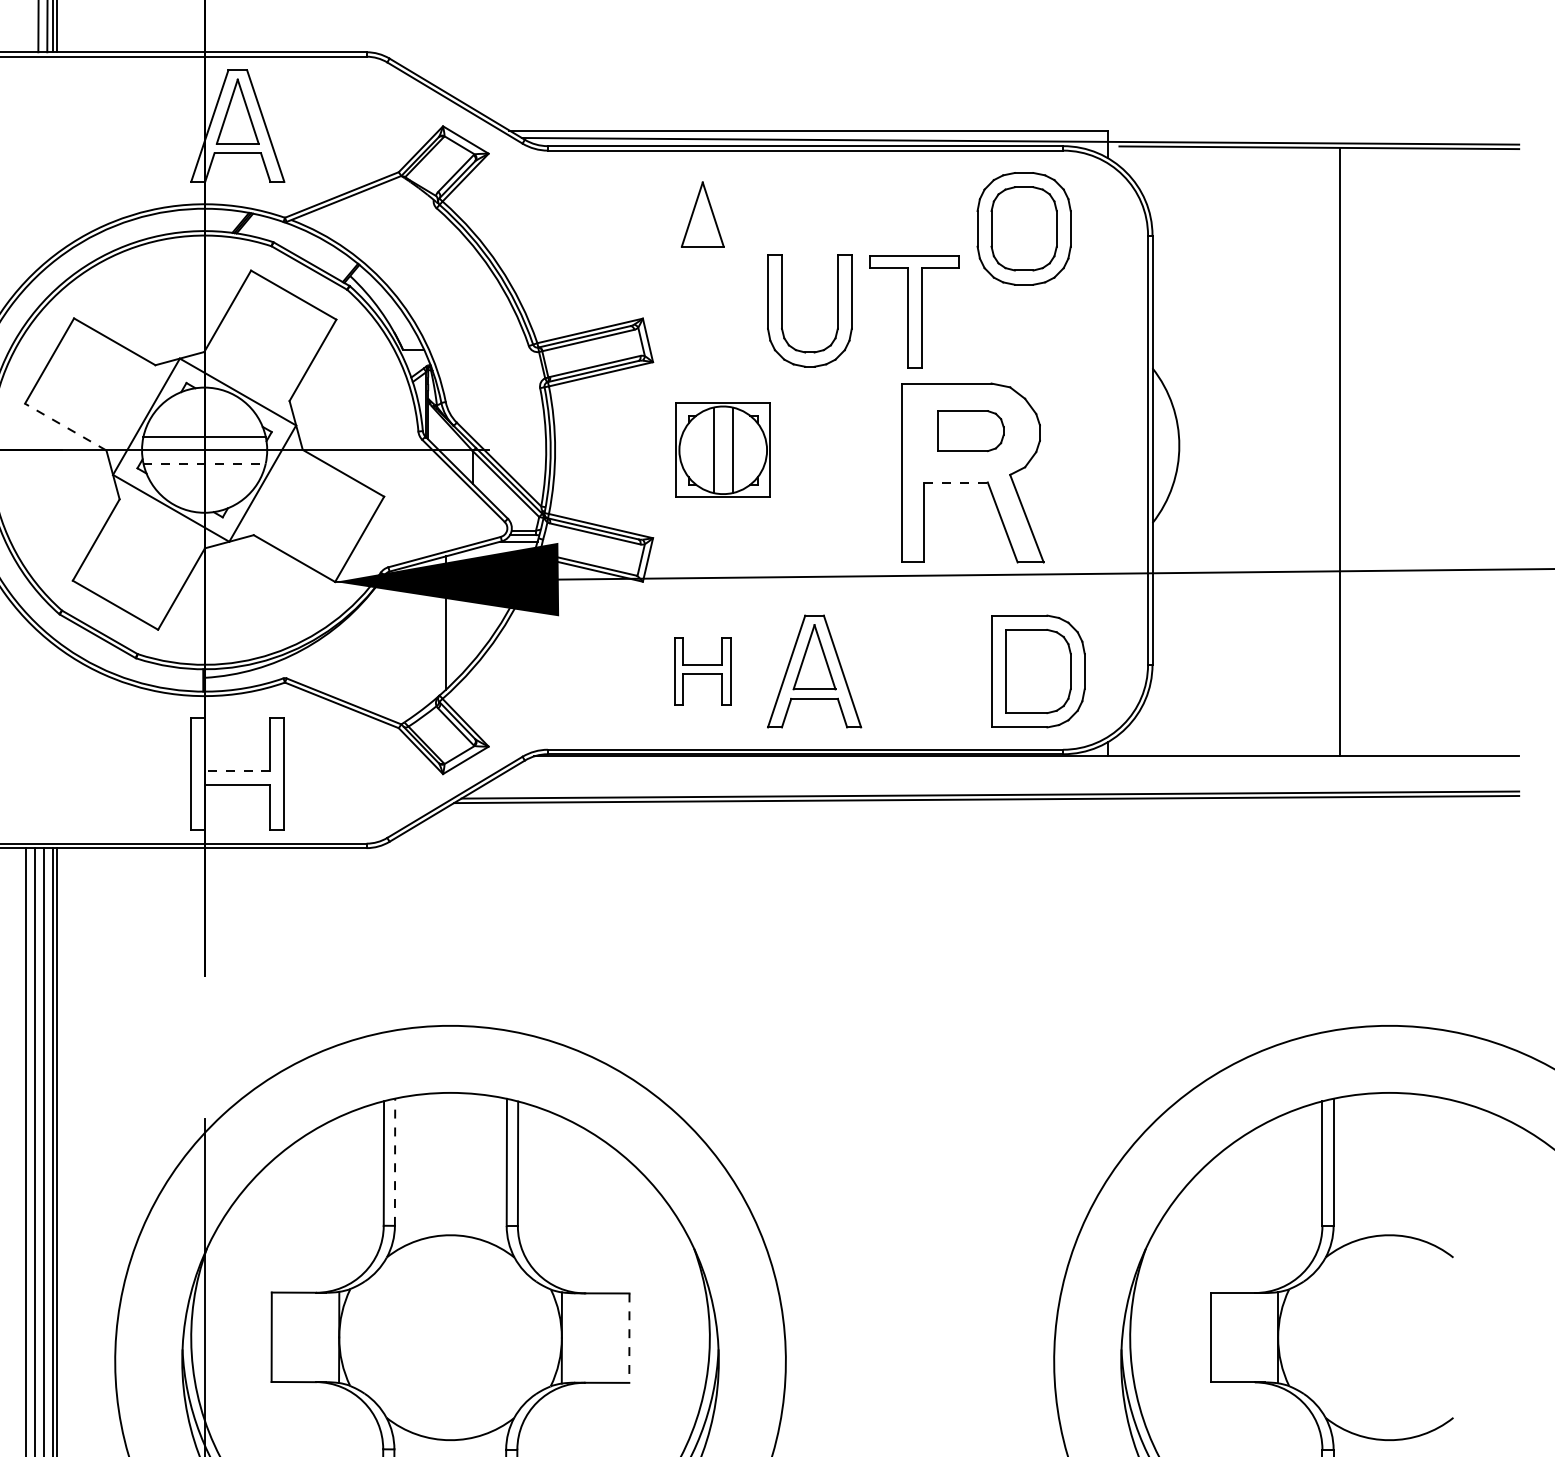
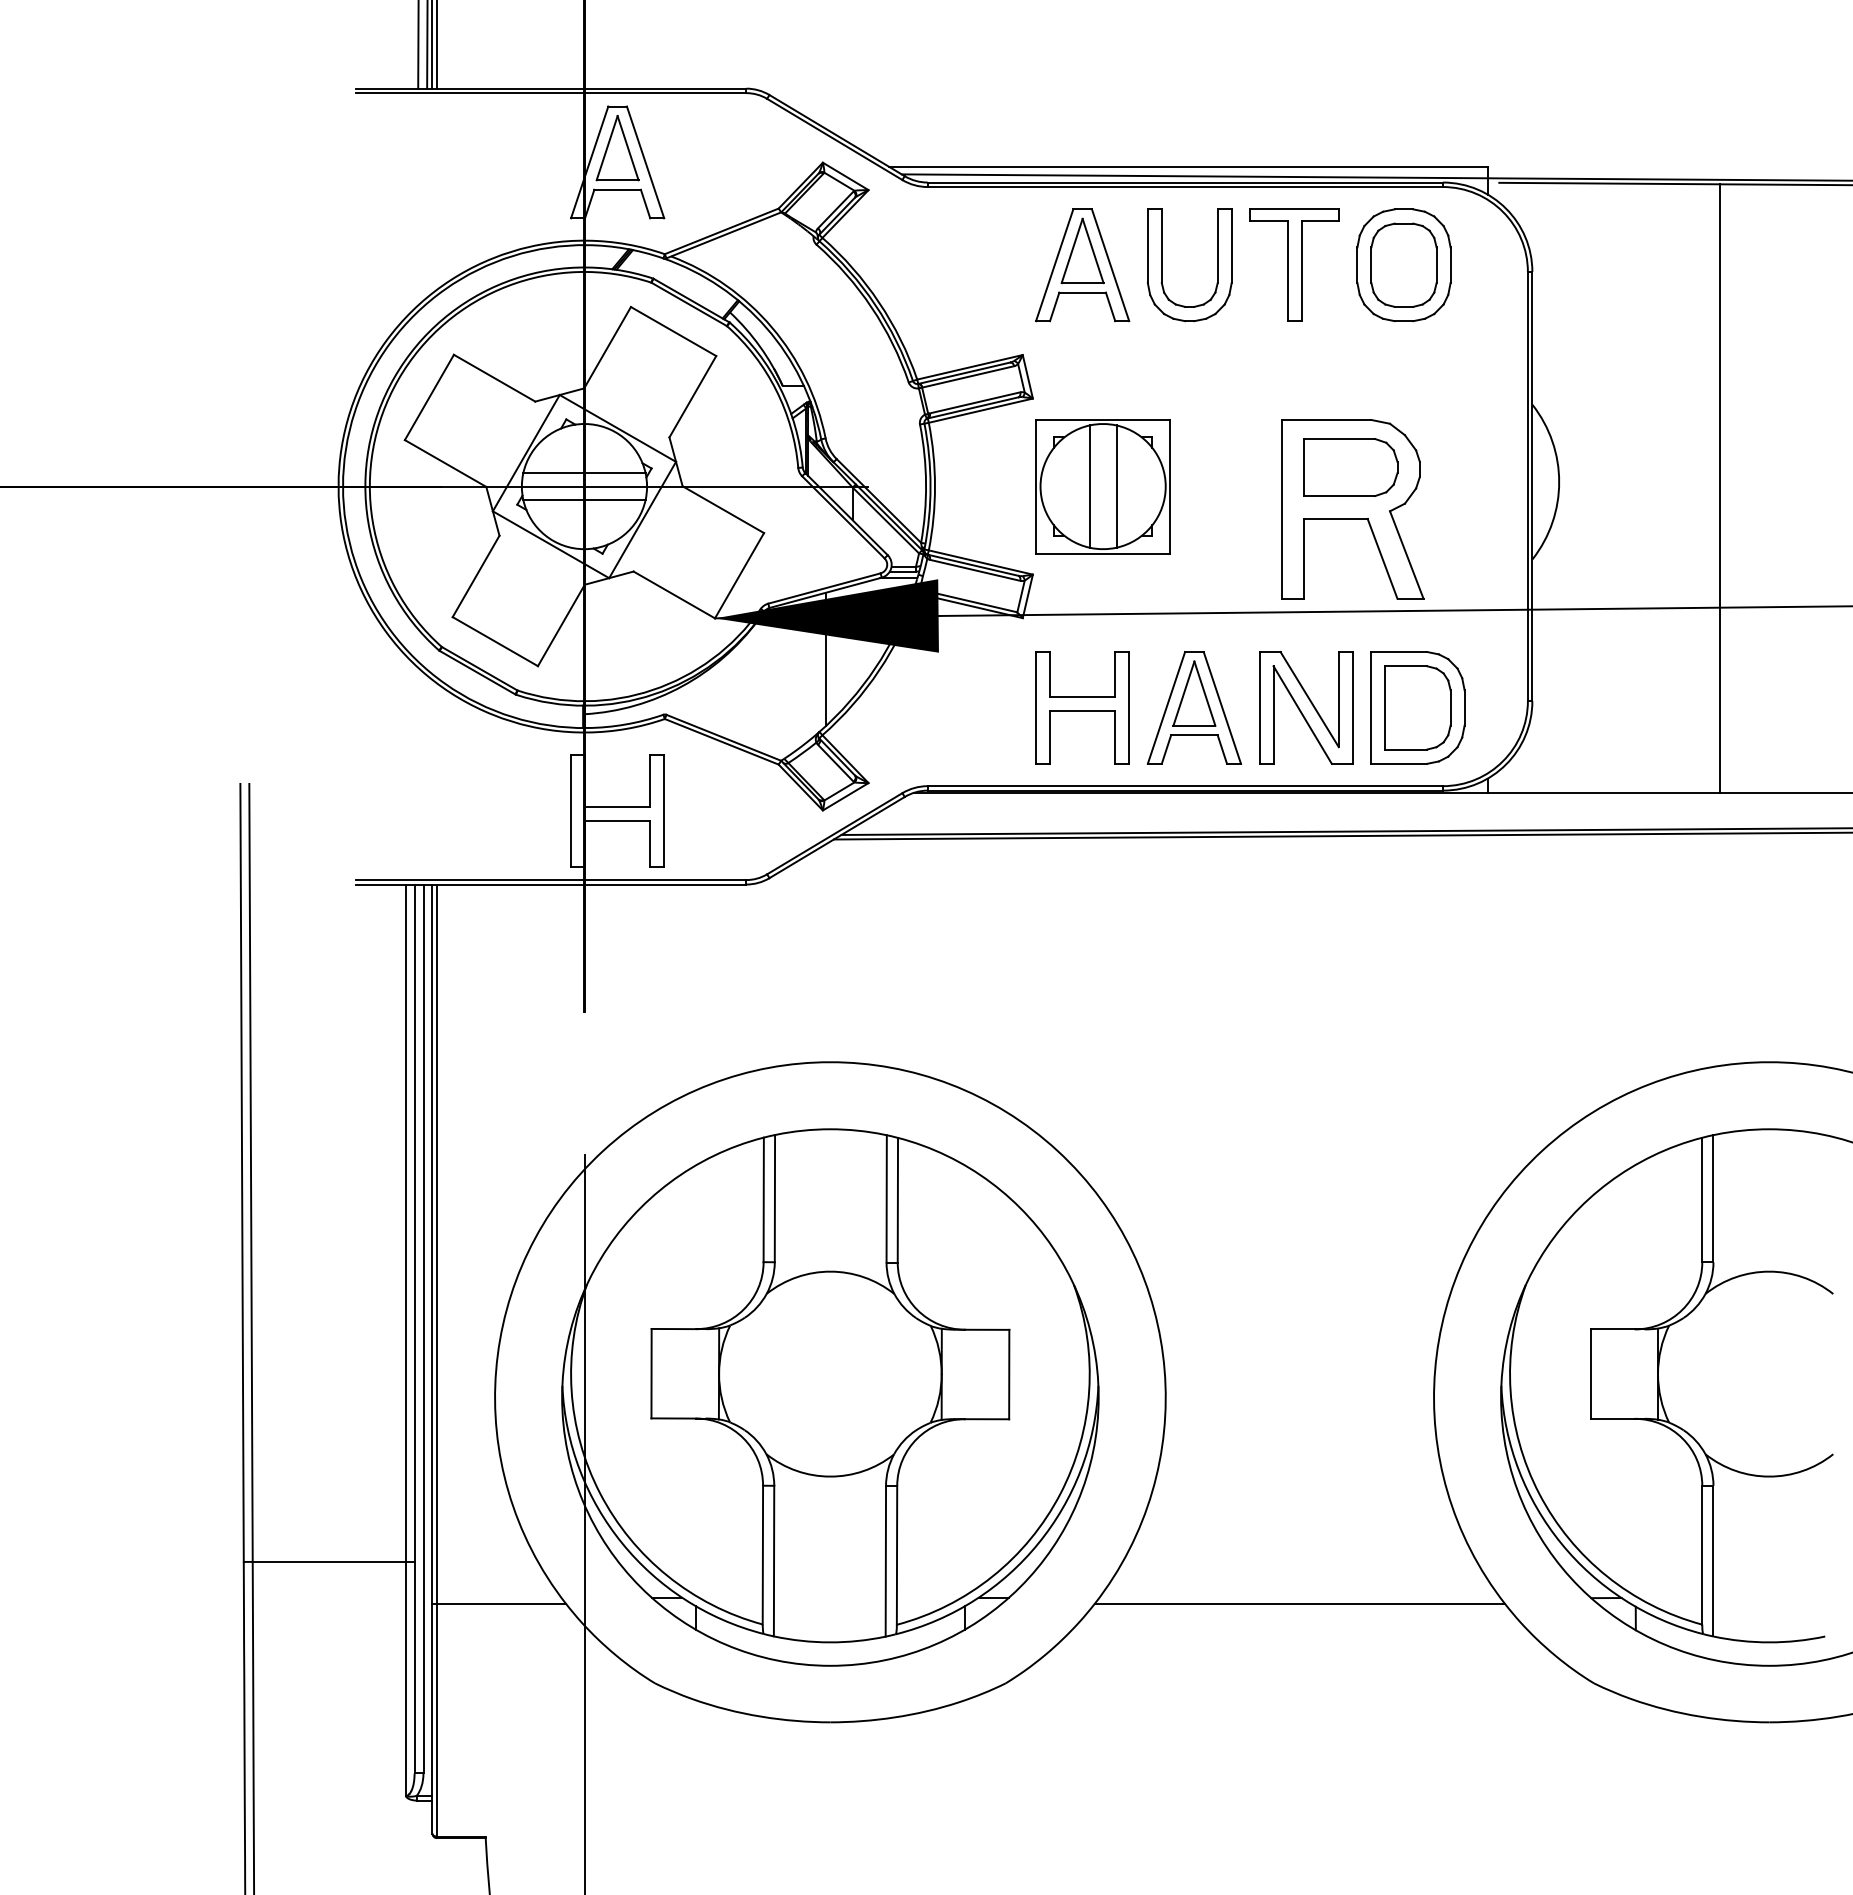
part: (702, 229) -> (1082, 265), added
part: (782, 311) -> (1162, 265), moved
part: (914, 311) -> (1294, 264), moved
line: (65, 427) -> (445, 463), dashed -> solid
part: (970, 431) -> (1350, 467), size x1.43
part: (722, 450) -> (1102, 486), size x1.43
line: (204, 464) -> (584, 500), dashed -> solid
line: (956, 482) -> (1336, 518), dashed -> solid
part: (702, 671) -> (1082, 707), size x1.67
part: (926, 671) -> (1306, 707), added
line: (237, 771) -> (617, 807), dashed -> solid
line: (394, 1162) -> (774, 1198), dashed -> solid
line: (629, 1338) -> (1009, 1374), dashed -> solid

